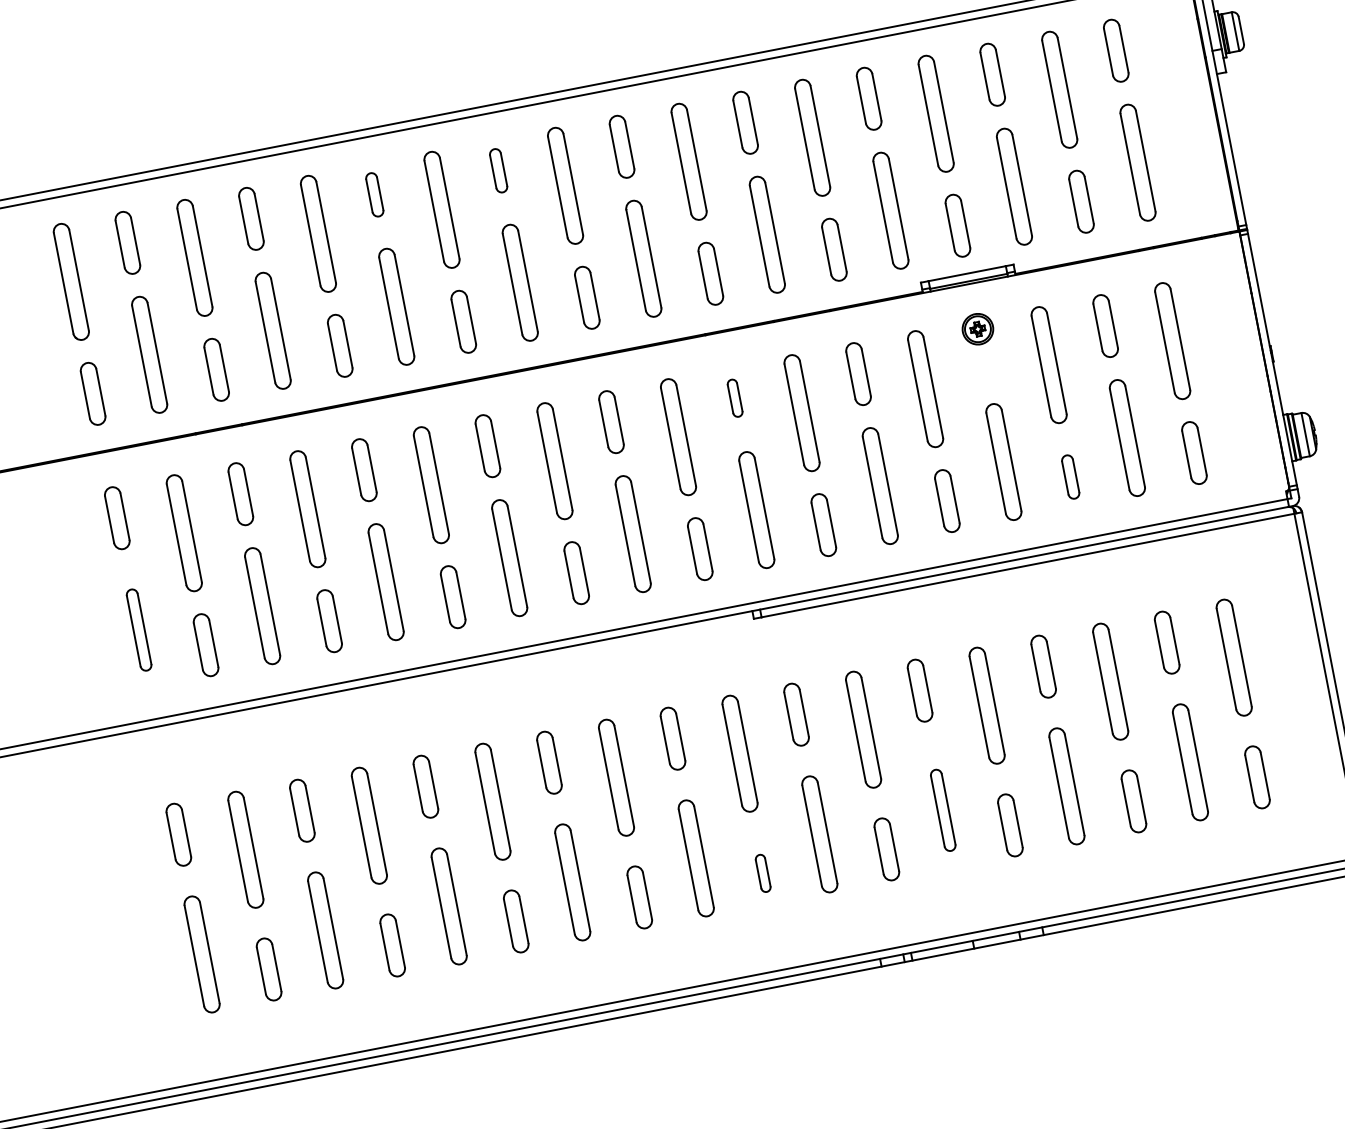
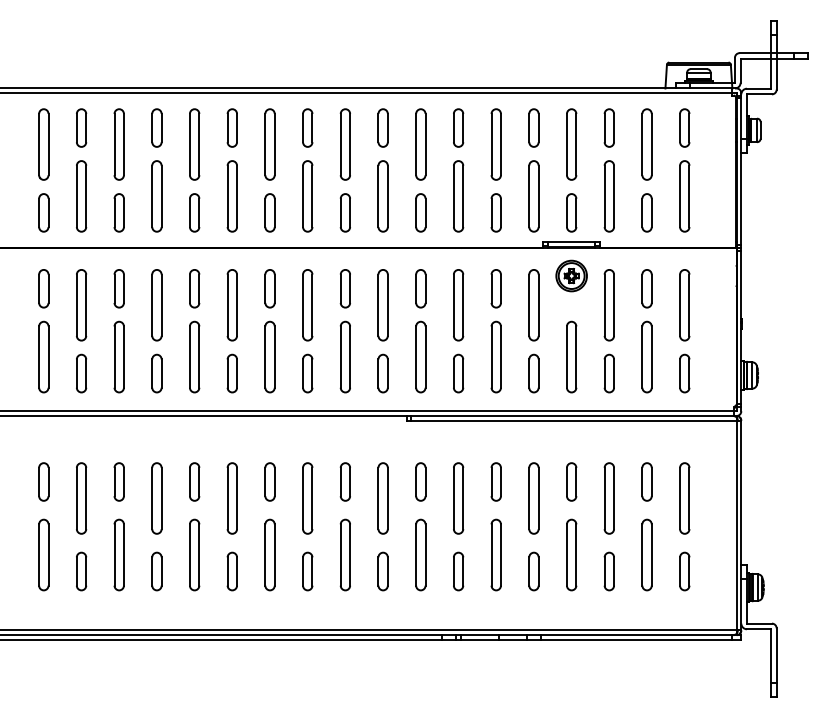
part: (497, 169) -> (307, 127), size x1.43
part: (373, 194) -> (231, 127), size x1.43
part: (977, 328) -> (571, 275), size x1.67
part: (734, 397) -> (420, 288), size x1.67
part: (1069, 477) -> (608, 373), size x1.43
part: (138, 629) -> (43, 356), size x1.43
part: (941, 809) -> (495, 554), size x1.43
part: (762, 873) -> (382, 571), size x1.67

